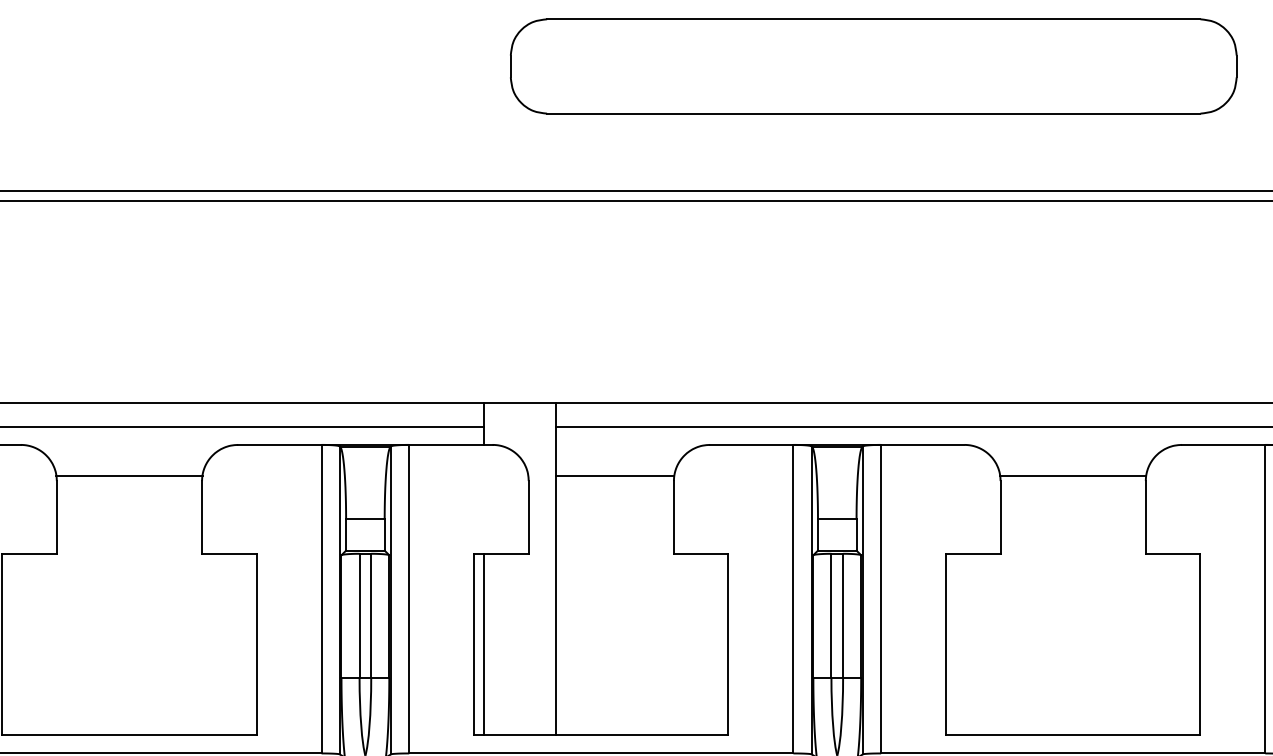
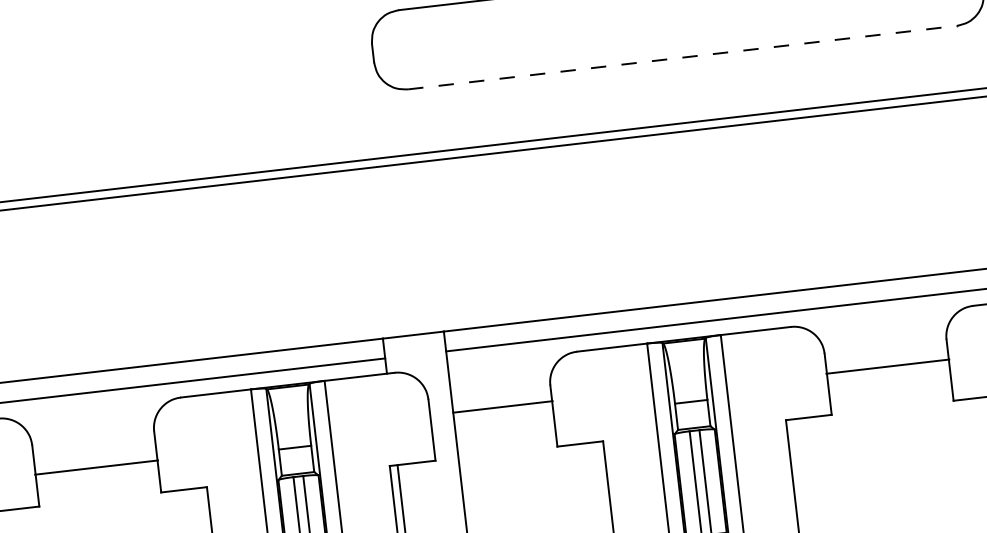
line: (873, 113) -> (682, 57), solid -> dashed
line: (129, 475) -> (96, 467), moved
line: (615, 475) -> (503, 406), moved
line: (1073, 475) -> (888, 366), moved

